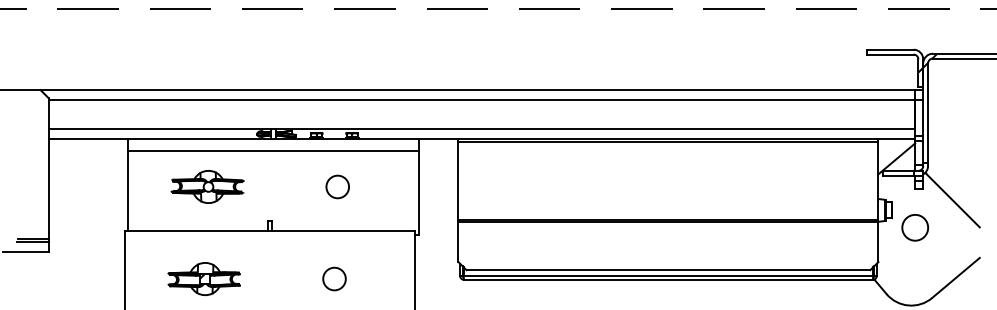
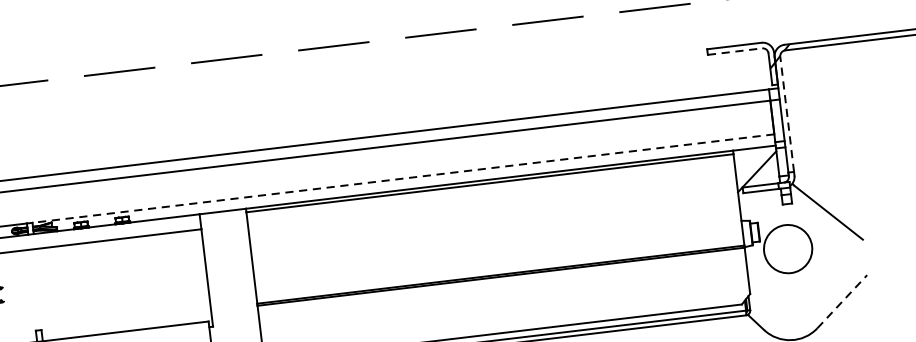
line: (890, 54) -> (735, 51), solid -> dashed
line: (928, 113) -> (787, 114), solid -> dashed
line: (595, 128) -> (403, 178), solid -> dashed
circle: (337, 186) -> (112, 281), removed
circle: (915, 227) -> (788, 248), size x1.6
line: (956, 277) -> (842, 301), solid -> dashed

